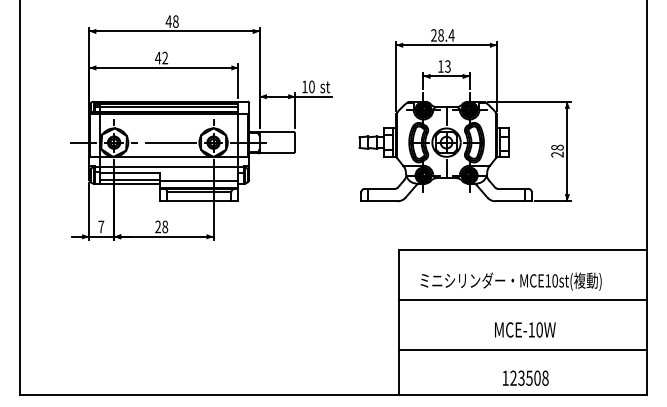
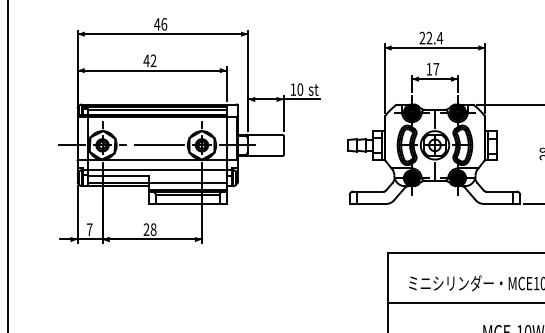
text: (175, 21) -> (163, 24), 48 -> 46
text: (440, 35) -> (428, 38), 28.4 -> 22.4
text: (447, 66) -> (435, 69), 13 -> 17

